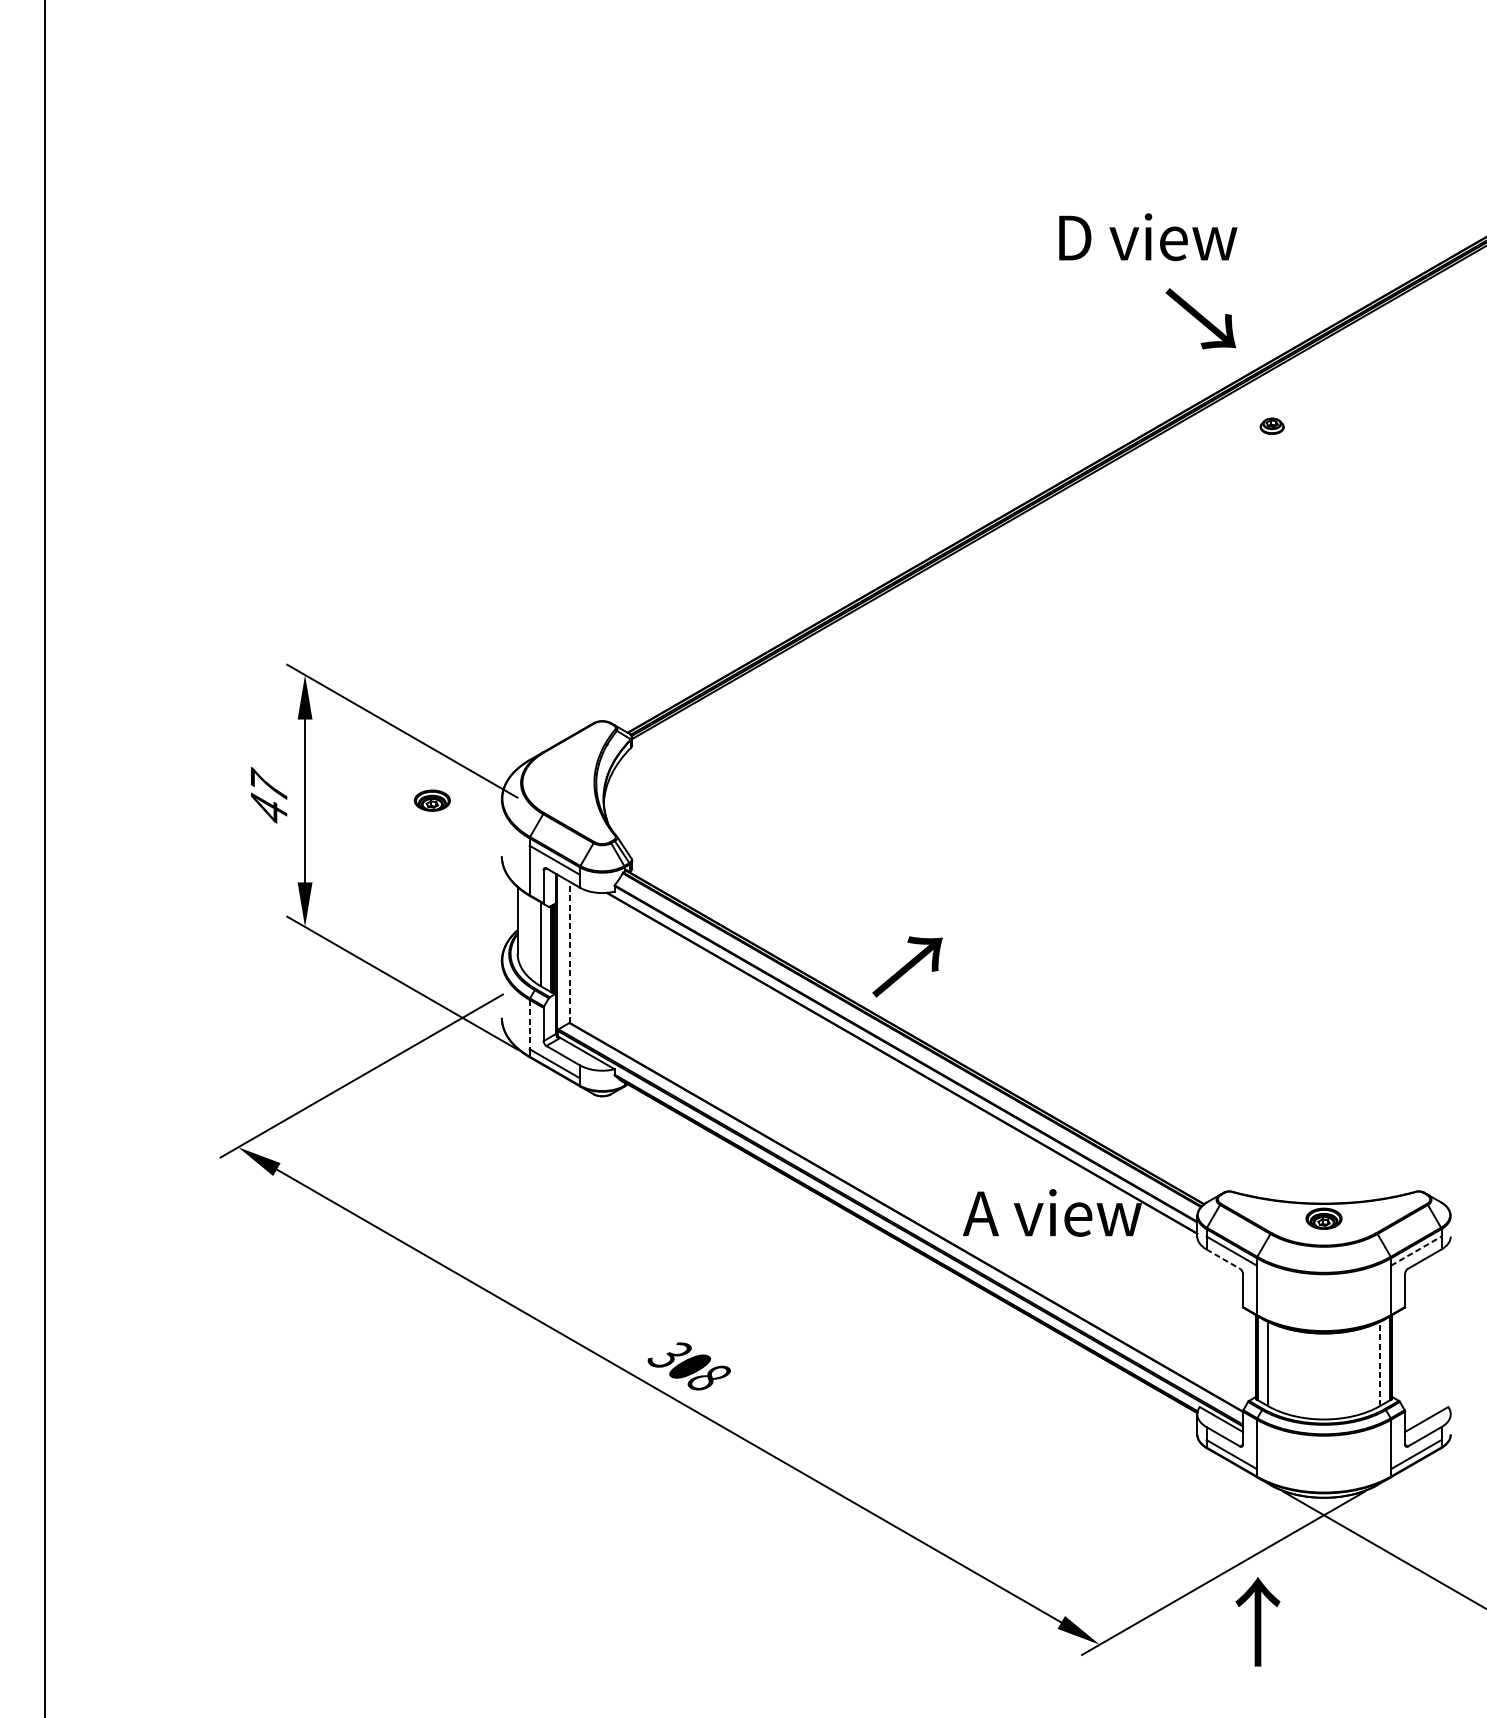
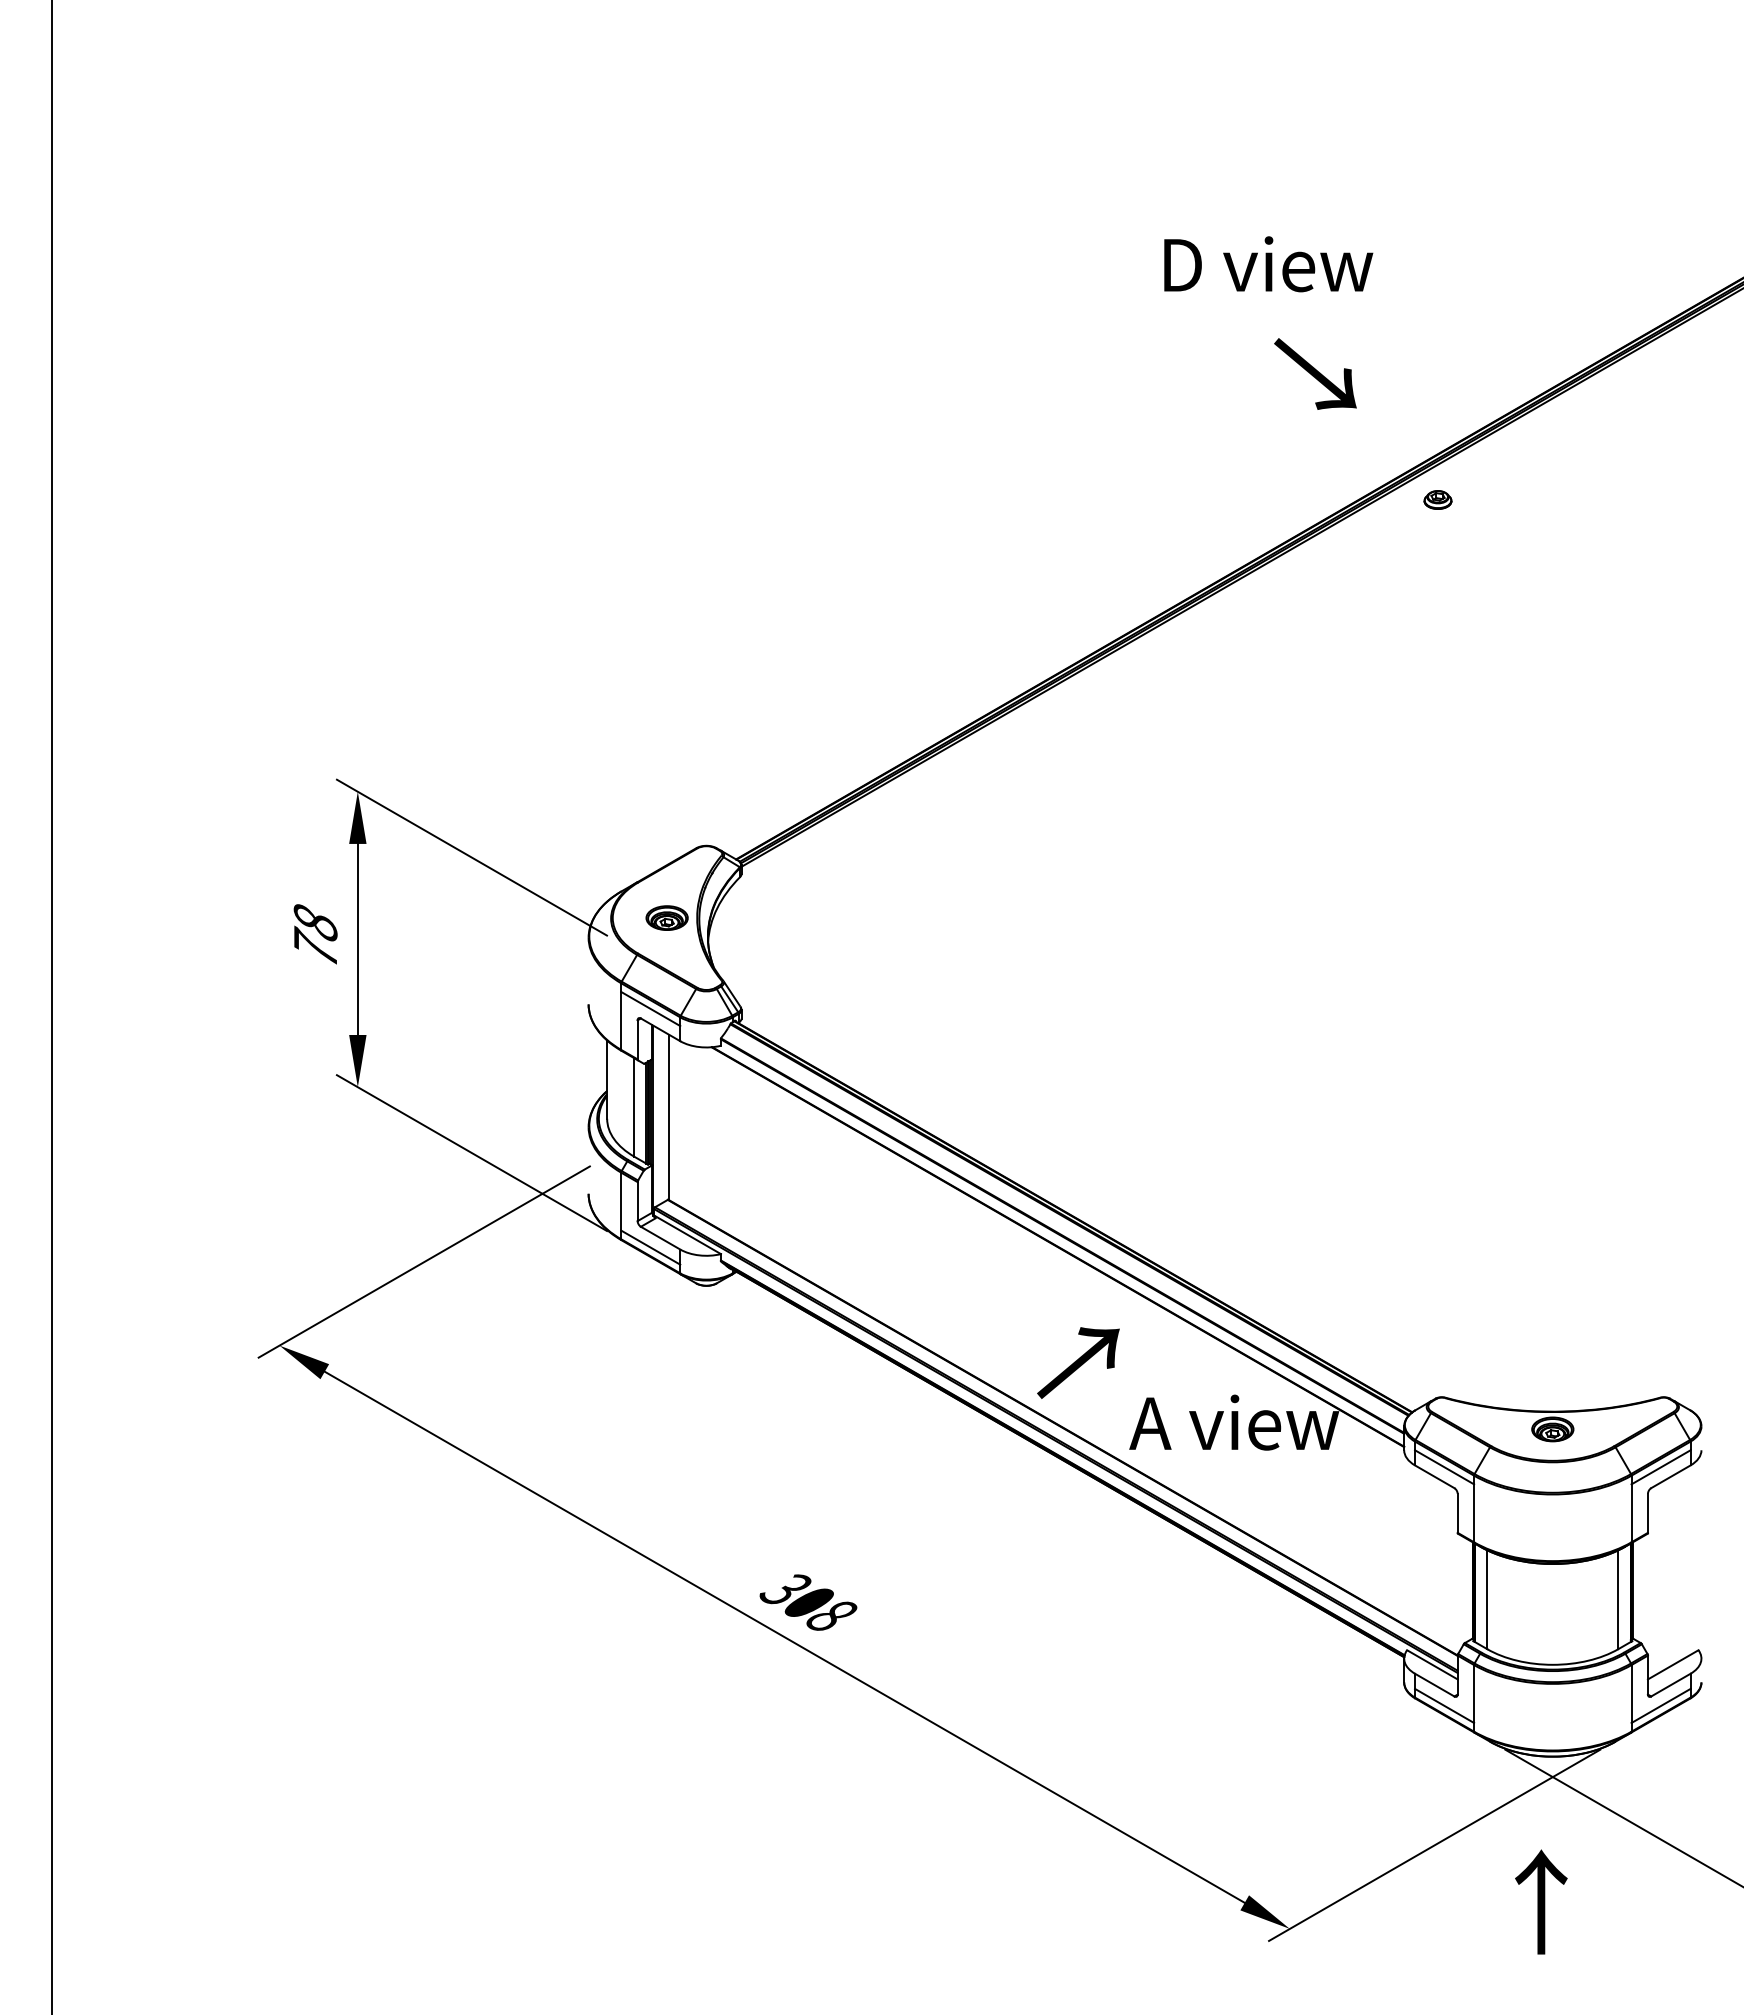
text: (1148, 237) -> (1268, 264), moved
text: (1200, 318) -> (1315, 373), moved
part: (1271, 425) -> (1437, 499), moved
text: (268, 795) -> (315, 932), 47 -> 78
part: (431, 800) -> (666, 917), moved
line: (569, 952) -> (668, 1117), dashed -> solid
text: (907, 966) -> (1078, 1362), moved
line: (529, 1024) -> (621, 1201), dashed -> solid
line: (1416, 1251) -> (1661, 1467), dashed -> solid
line: (1223, 1258) -> (1434, 1476), dashed -> solid
line: (1380, 1363) -> (1618, 1599), dashed -> solid
text: (1258, 1621) -> (1541, 1901), moved

